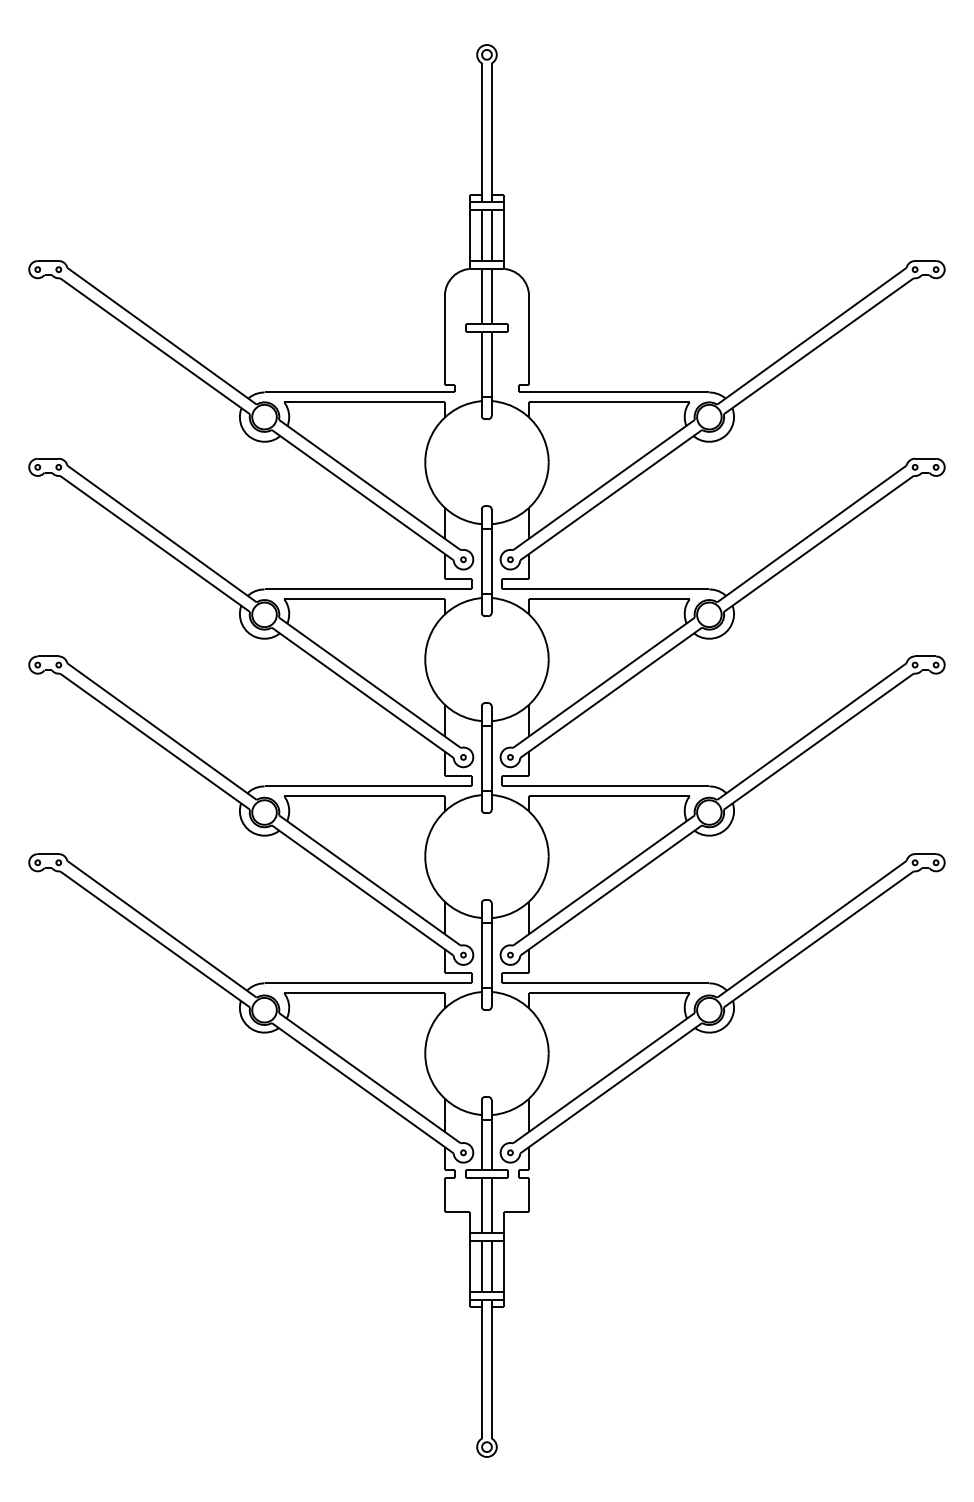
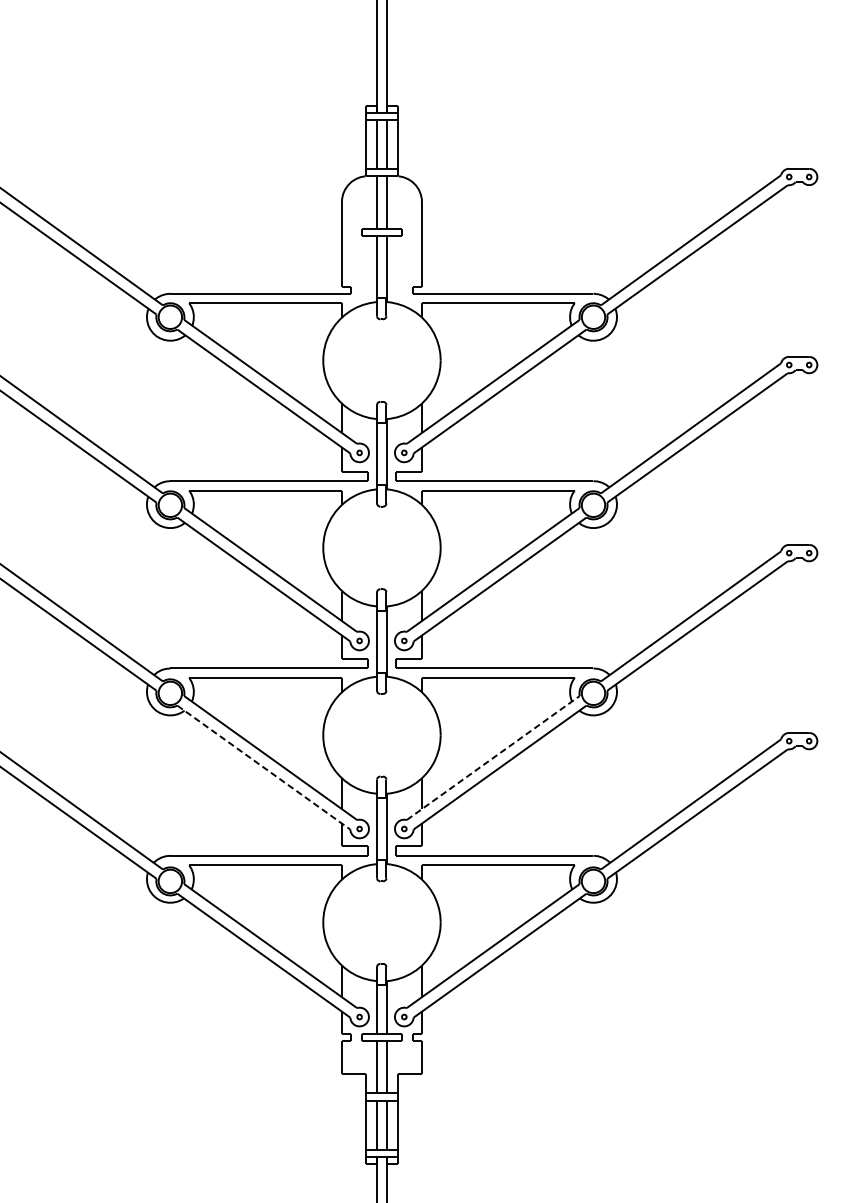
line: (603, 880) -> (492, 758), solid -> dashed
line: (362, 890) -> (263, 767), solid -> dashed

